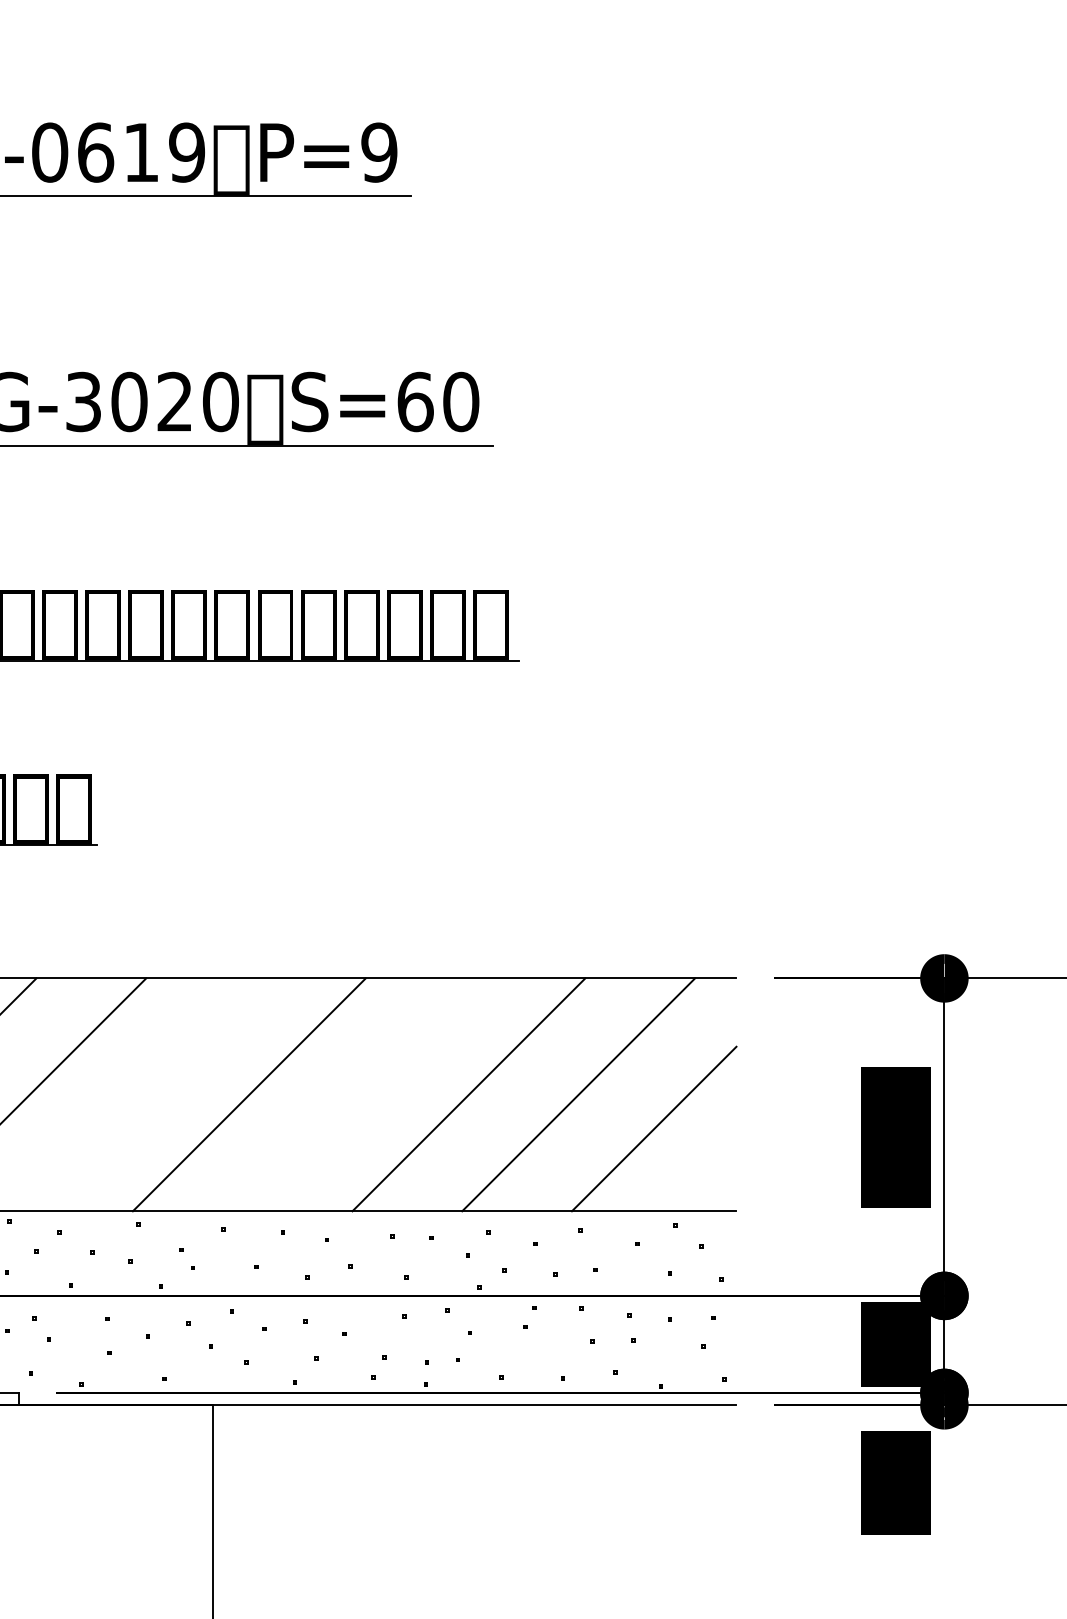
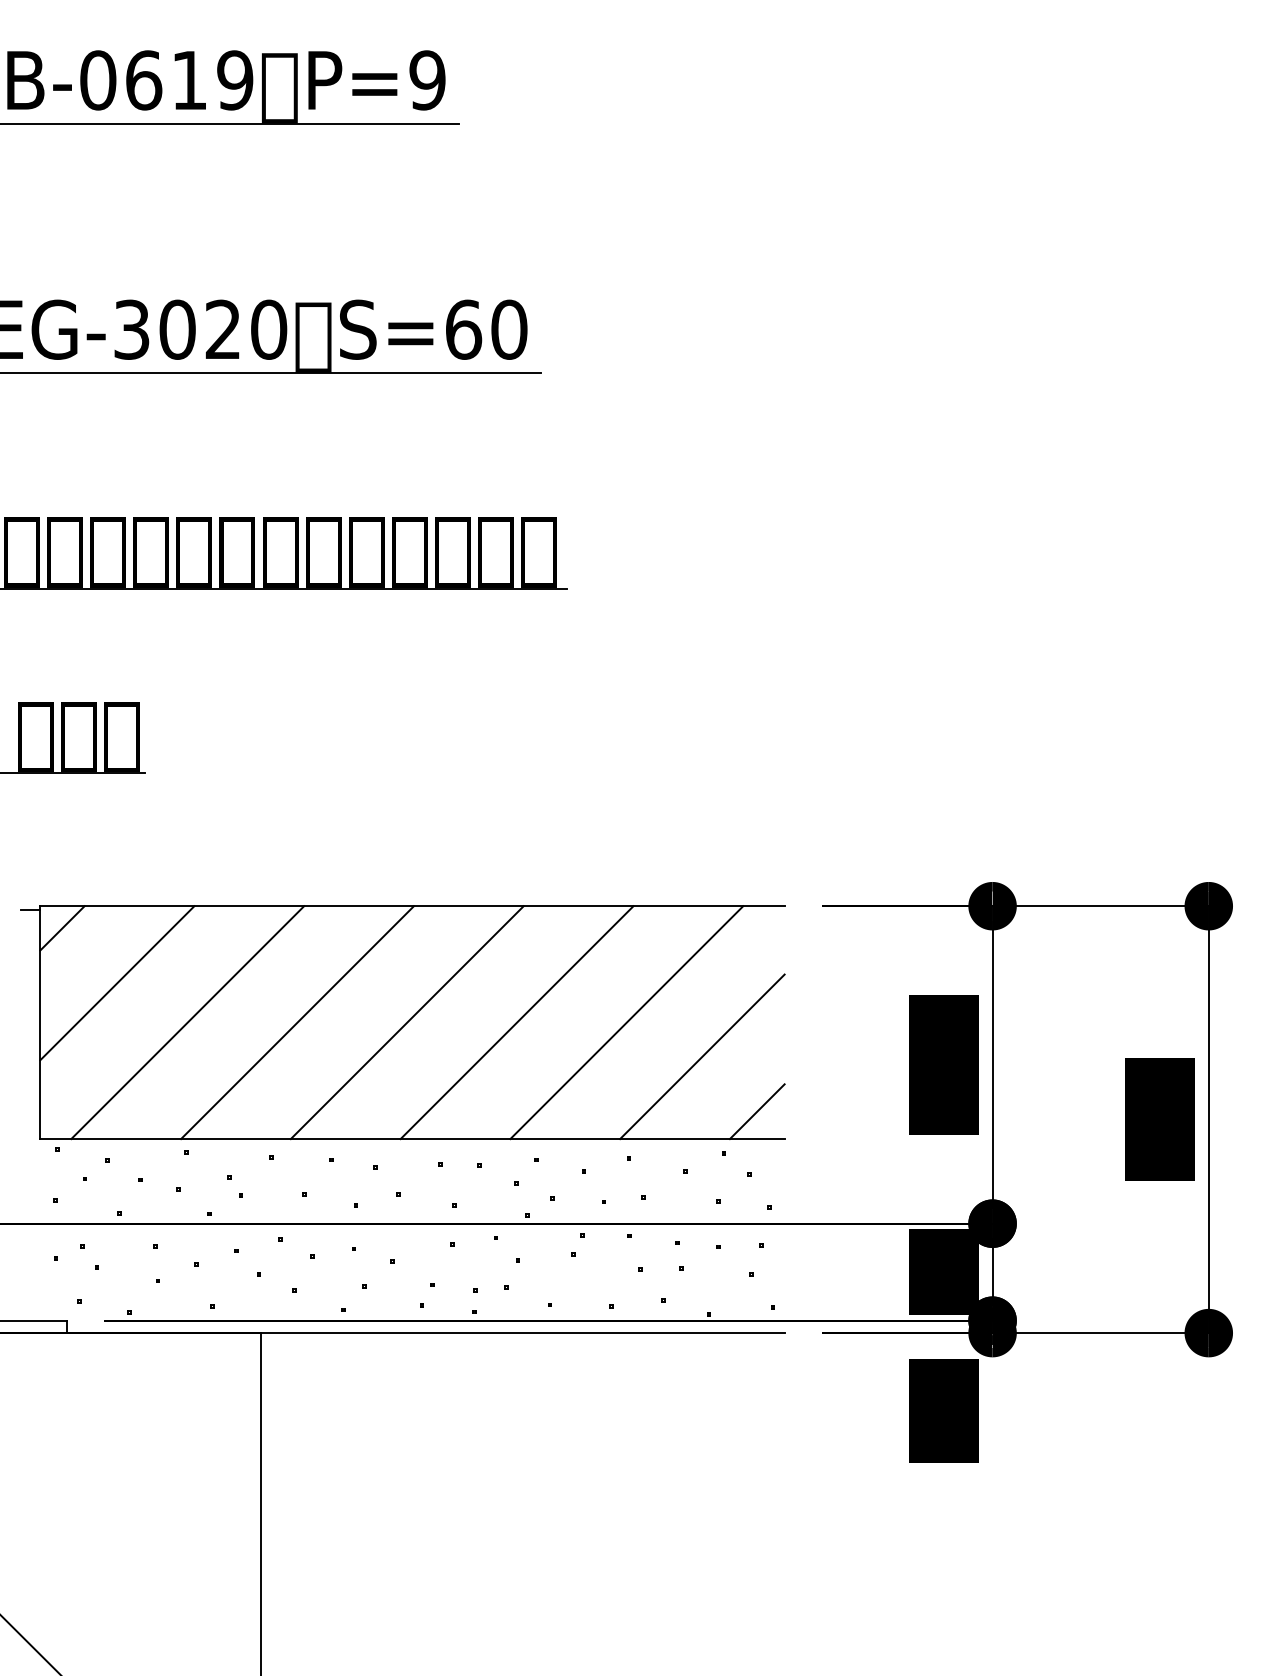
line: (139, 1094) -> (187, 1022), added
line: (358, 1094) -> (406, 1022), added
line: (708, 1183) -> (756, 1111), added

